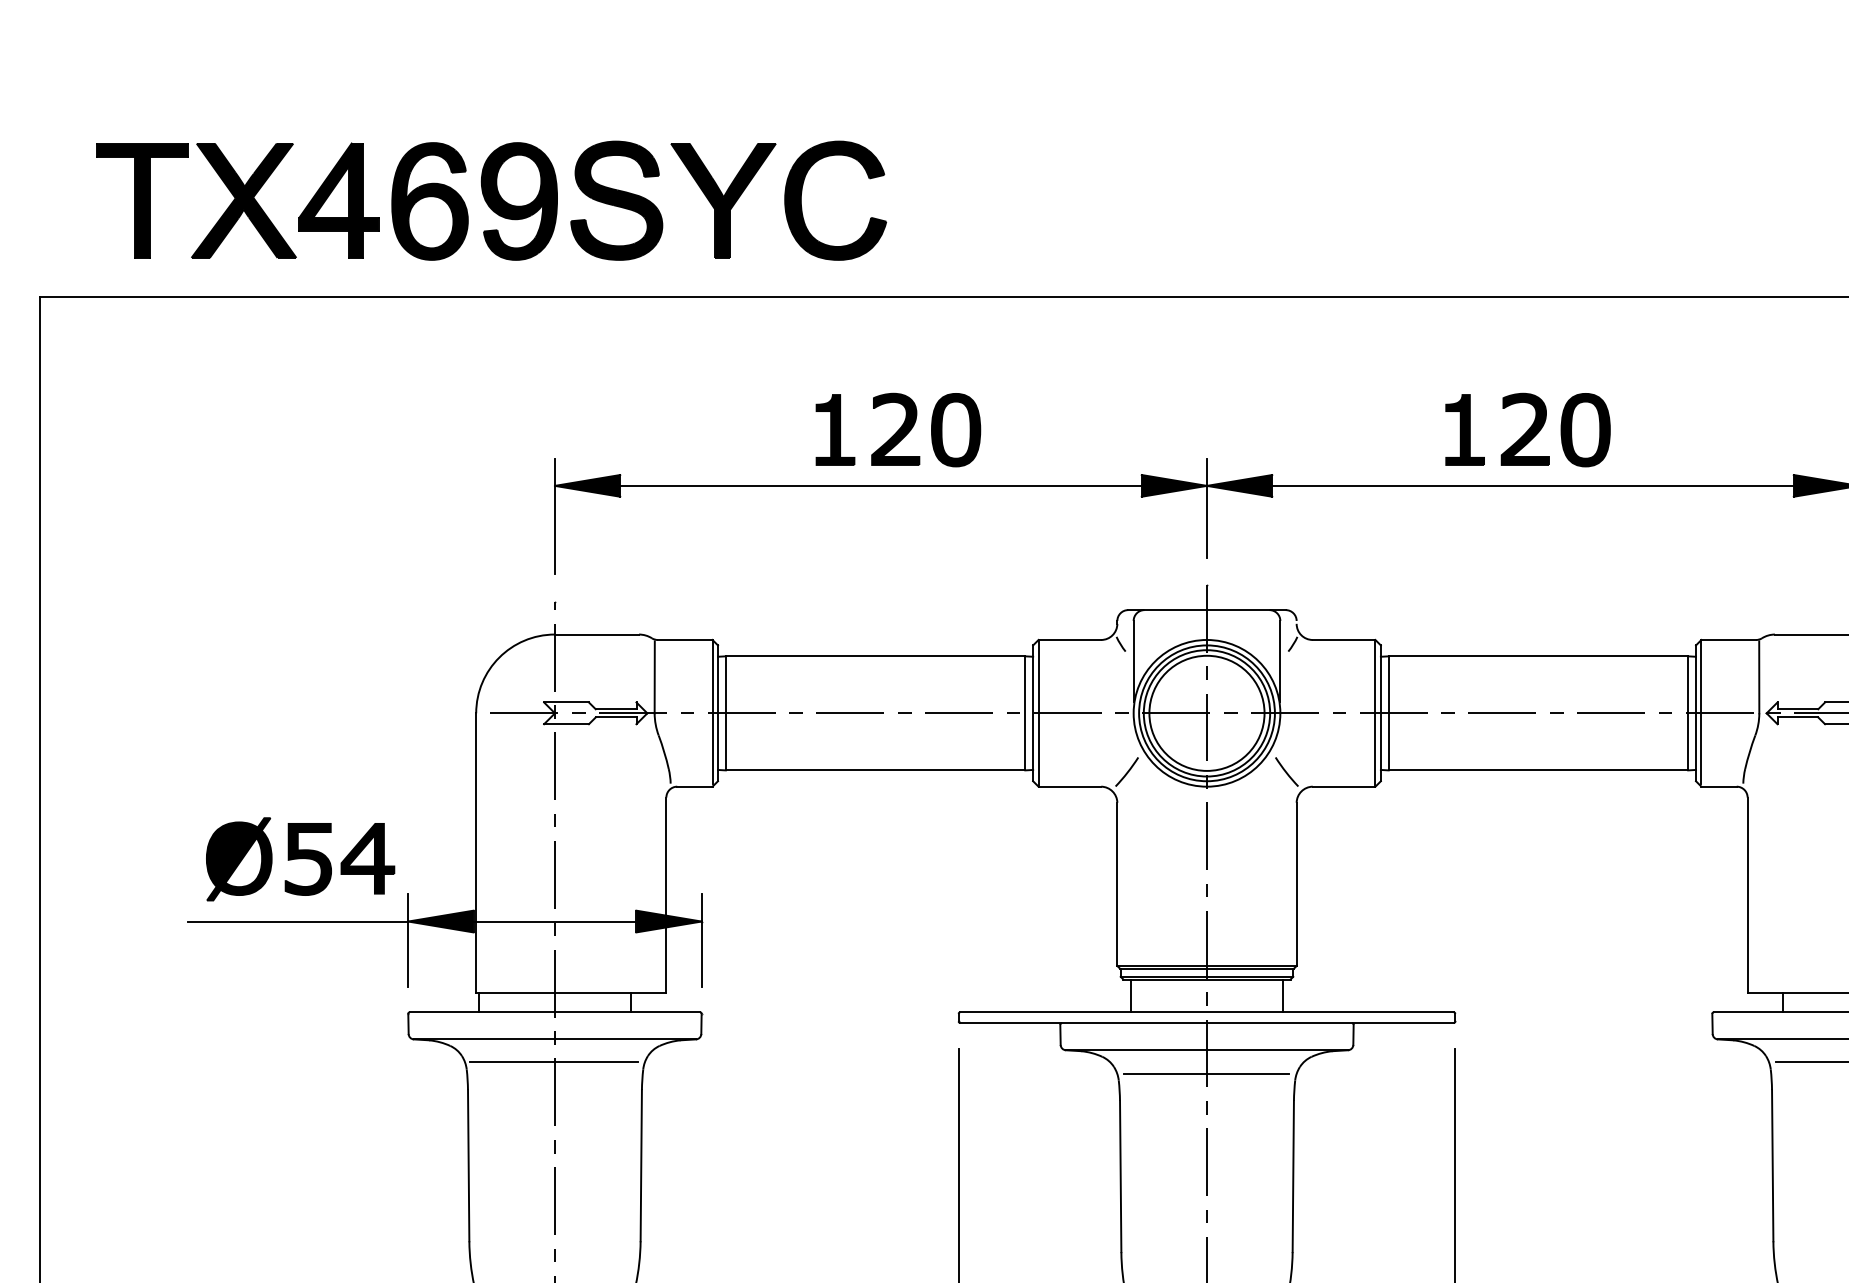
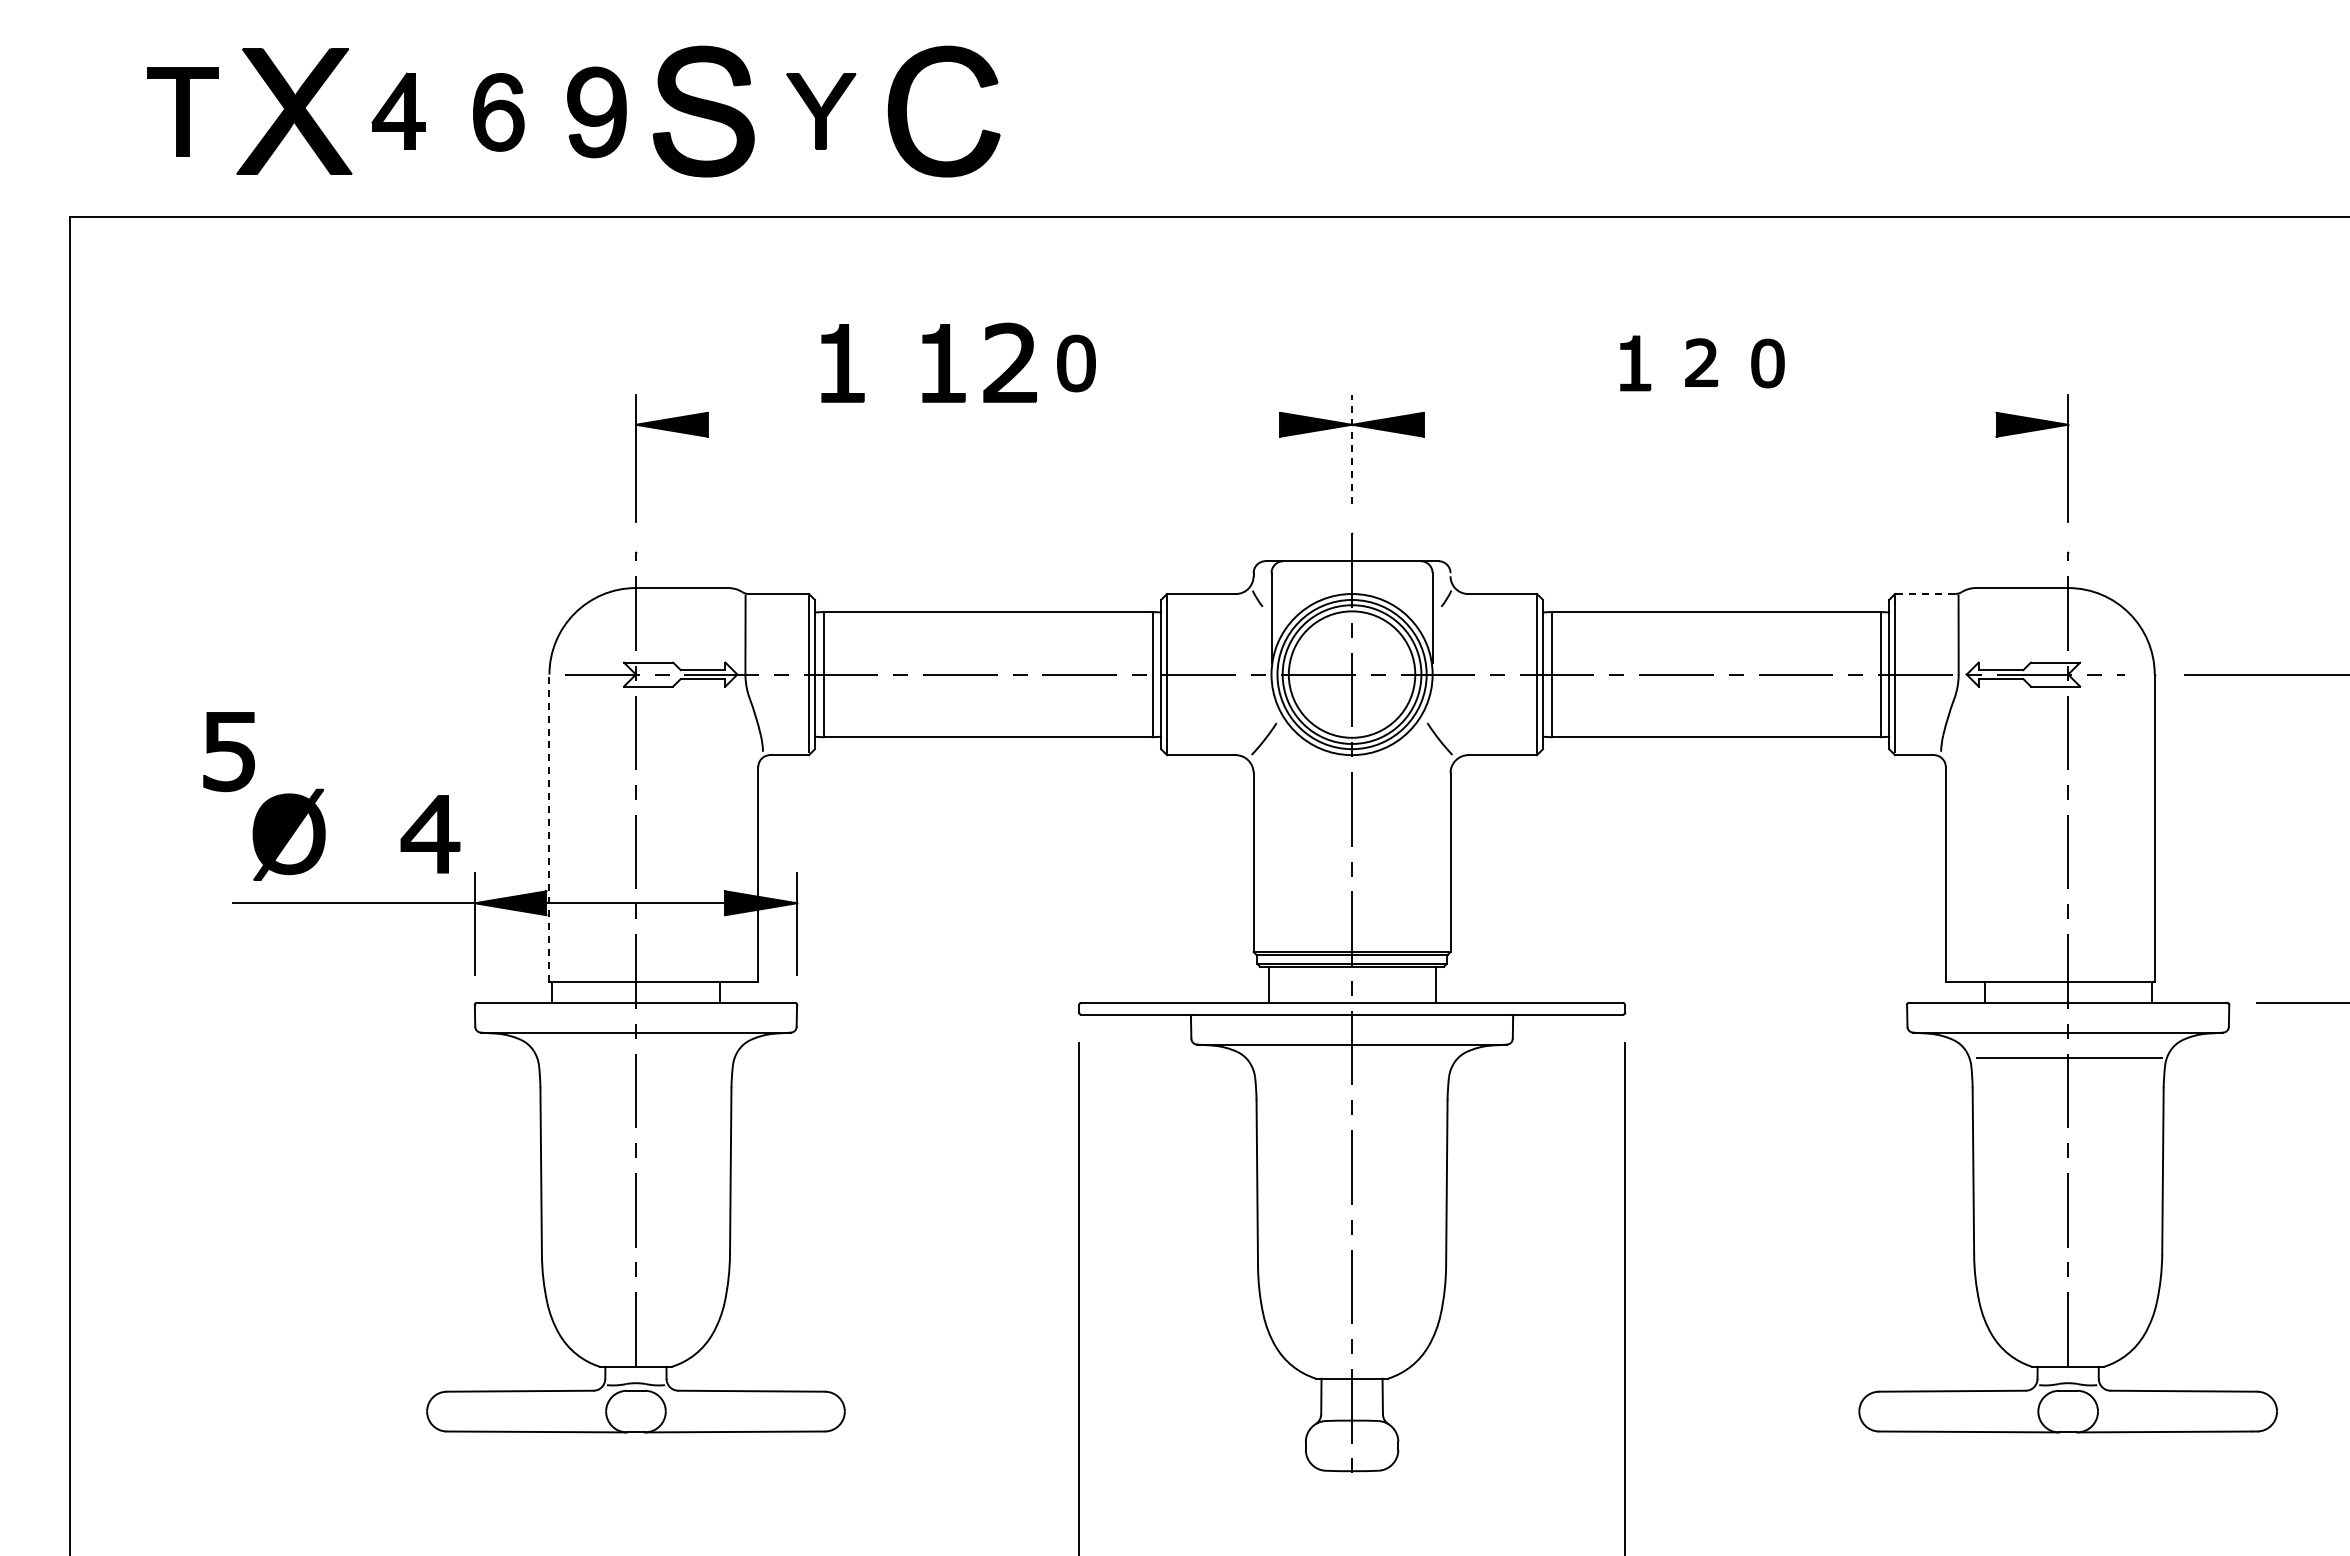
part: (338, 199) -> (398, 110), size x0.6
part: (142, 200) -> (182, 111), size x0.7
part: (723, 200) -> (821, 111), size x0.6
part: (429, 201) -> (498, 112), size x0.6
part: (519, 201) -> (596, 112), size x0.7
part: (1525, 429) -> (1701, 362), size x0.6
part: (743, 430) -> (842, 363), added
part: (956, 430) -> (1076, 363), size x0.7
part: (1465, 430) -> (1635, 363), size x0.7
part: (1585, 430) -> (1767, 363), size x0.6
line: (880, 485) -> (993, 424), removed
line: (1532, 485) -> (1709, 424), removed
line: (1207, 507) -> (1352, 448), solid -> dashed
line: (1728, 640) -> (1924, 594), solid -> dashed
line: (476, 853) -> (549, 828), solid -> dashed
part: (307, 859) -> (228, 752), moved
line: (553, 1061) -> (634, 1057), removed
line: (1206, 1073) -> (1351, 1070), removed

